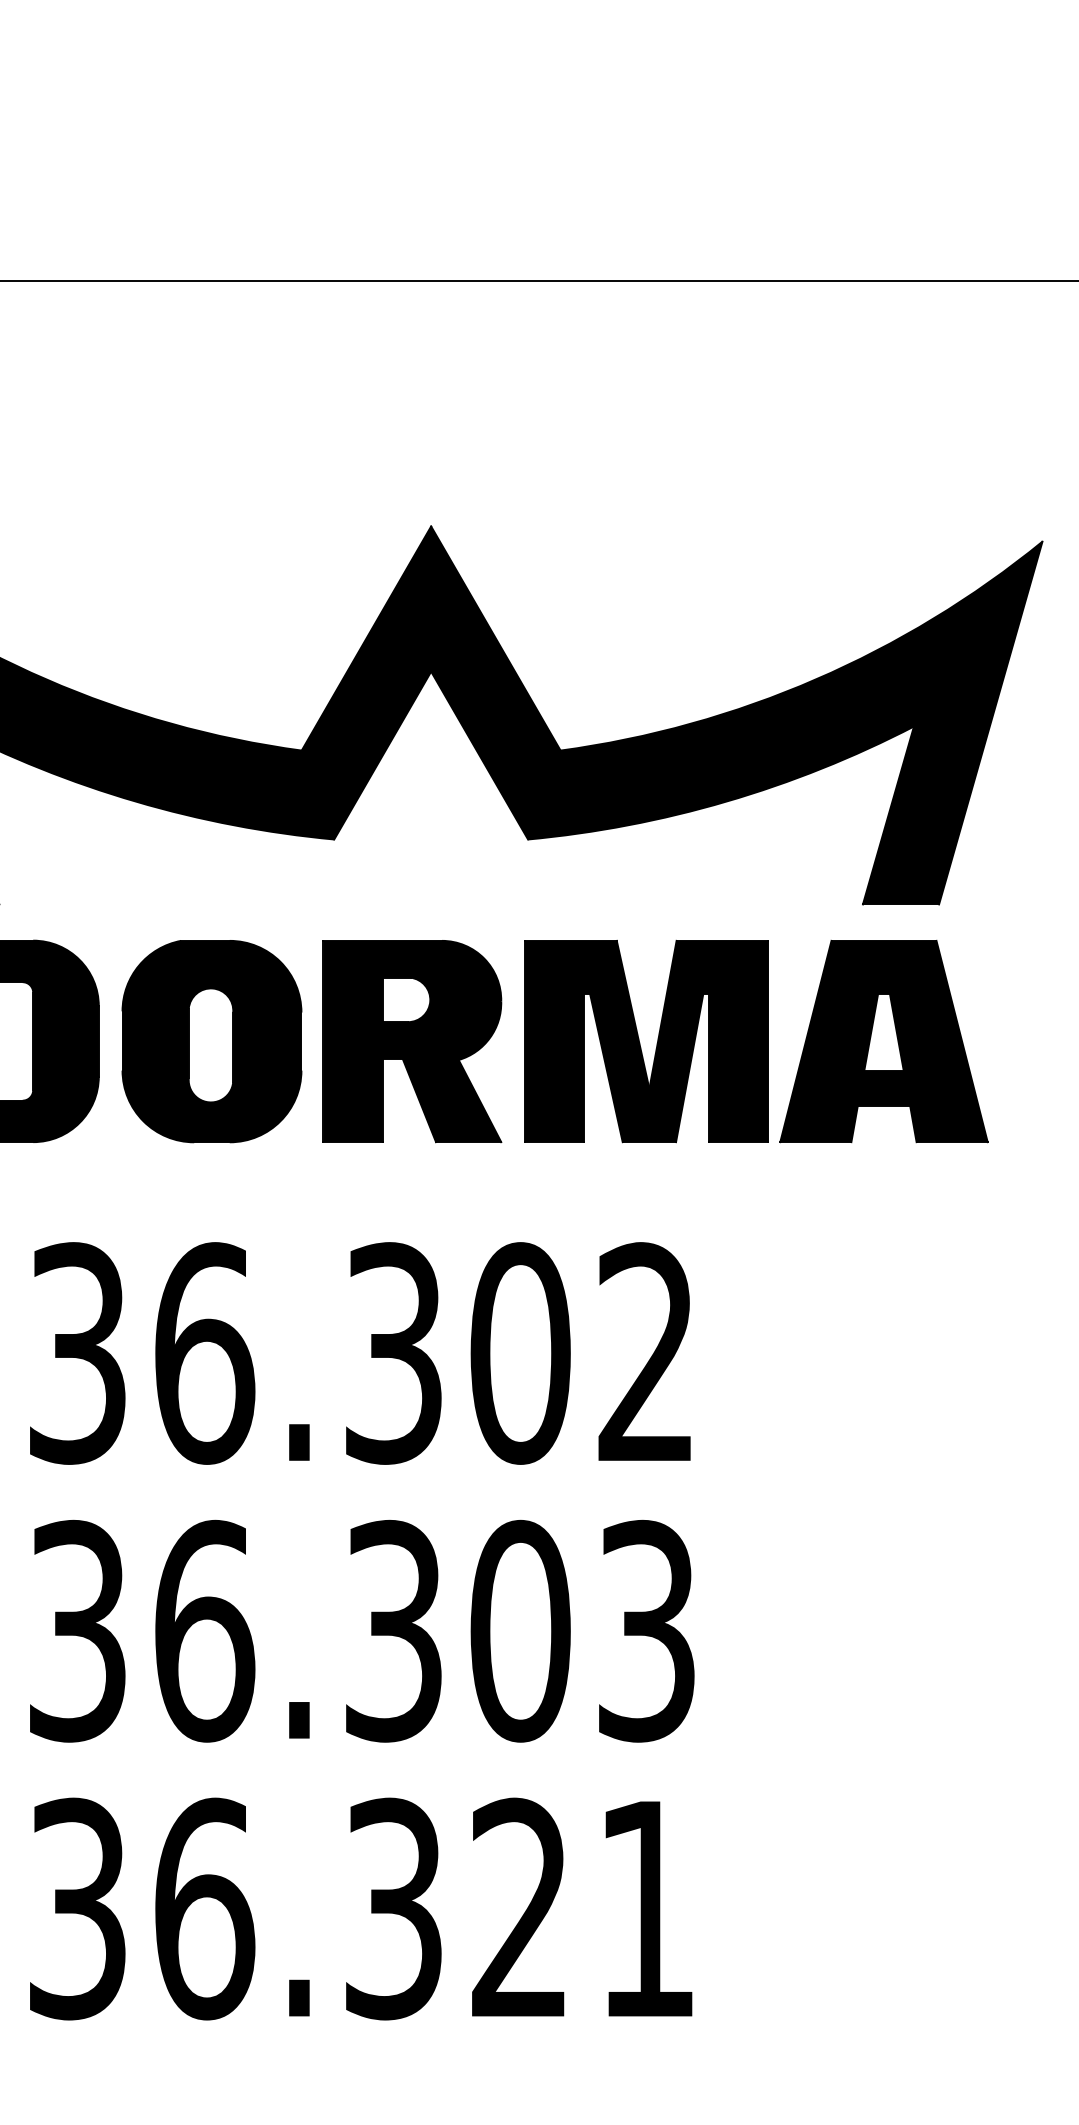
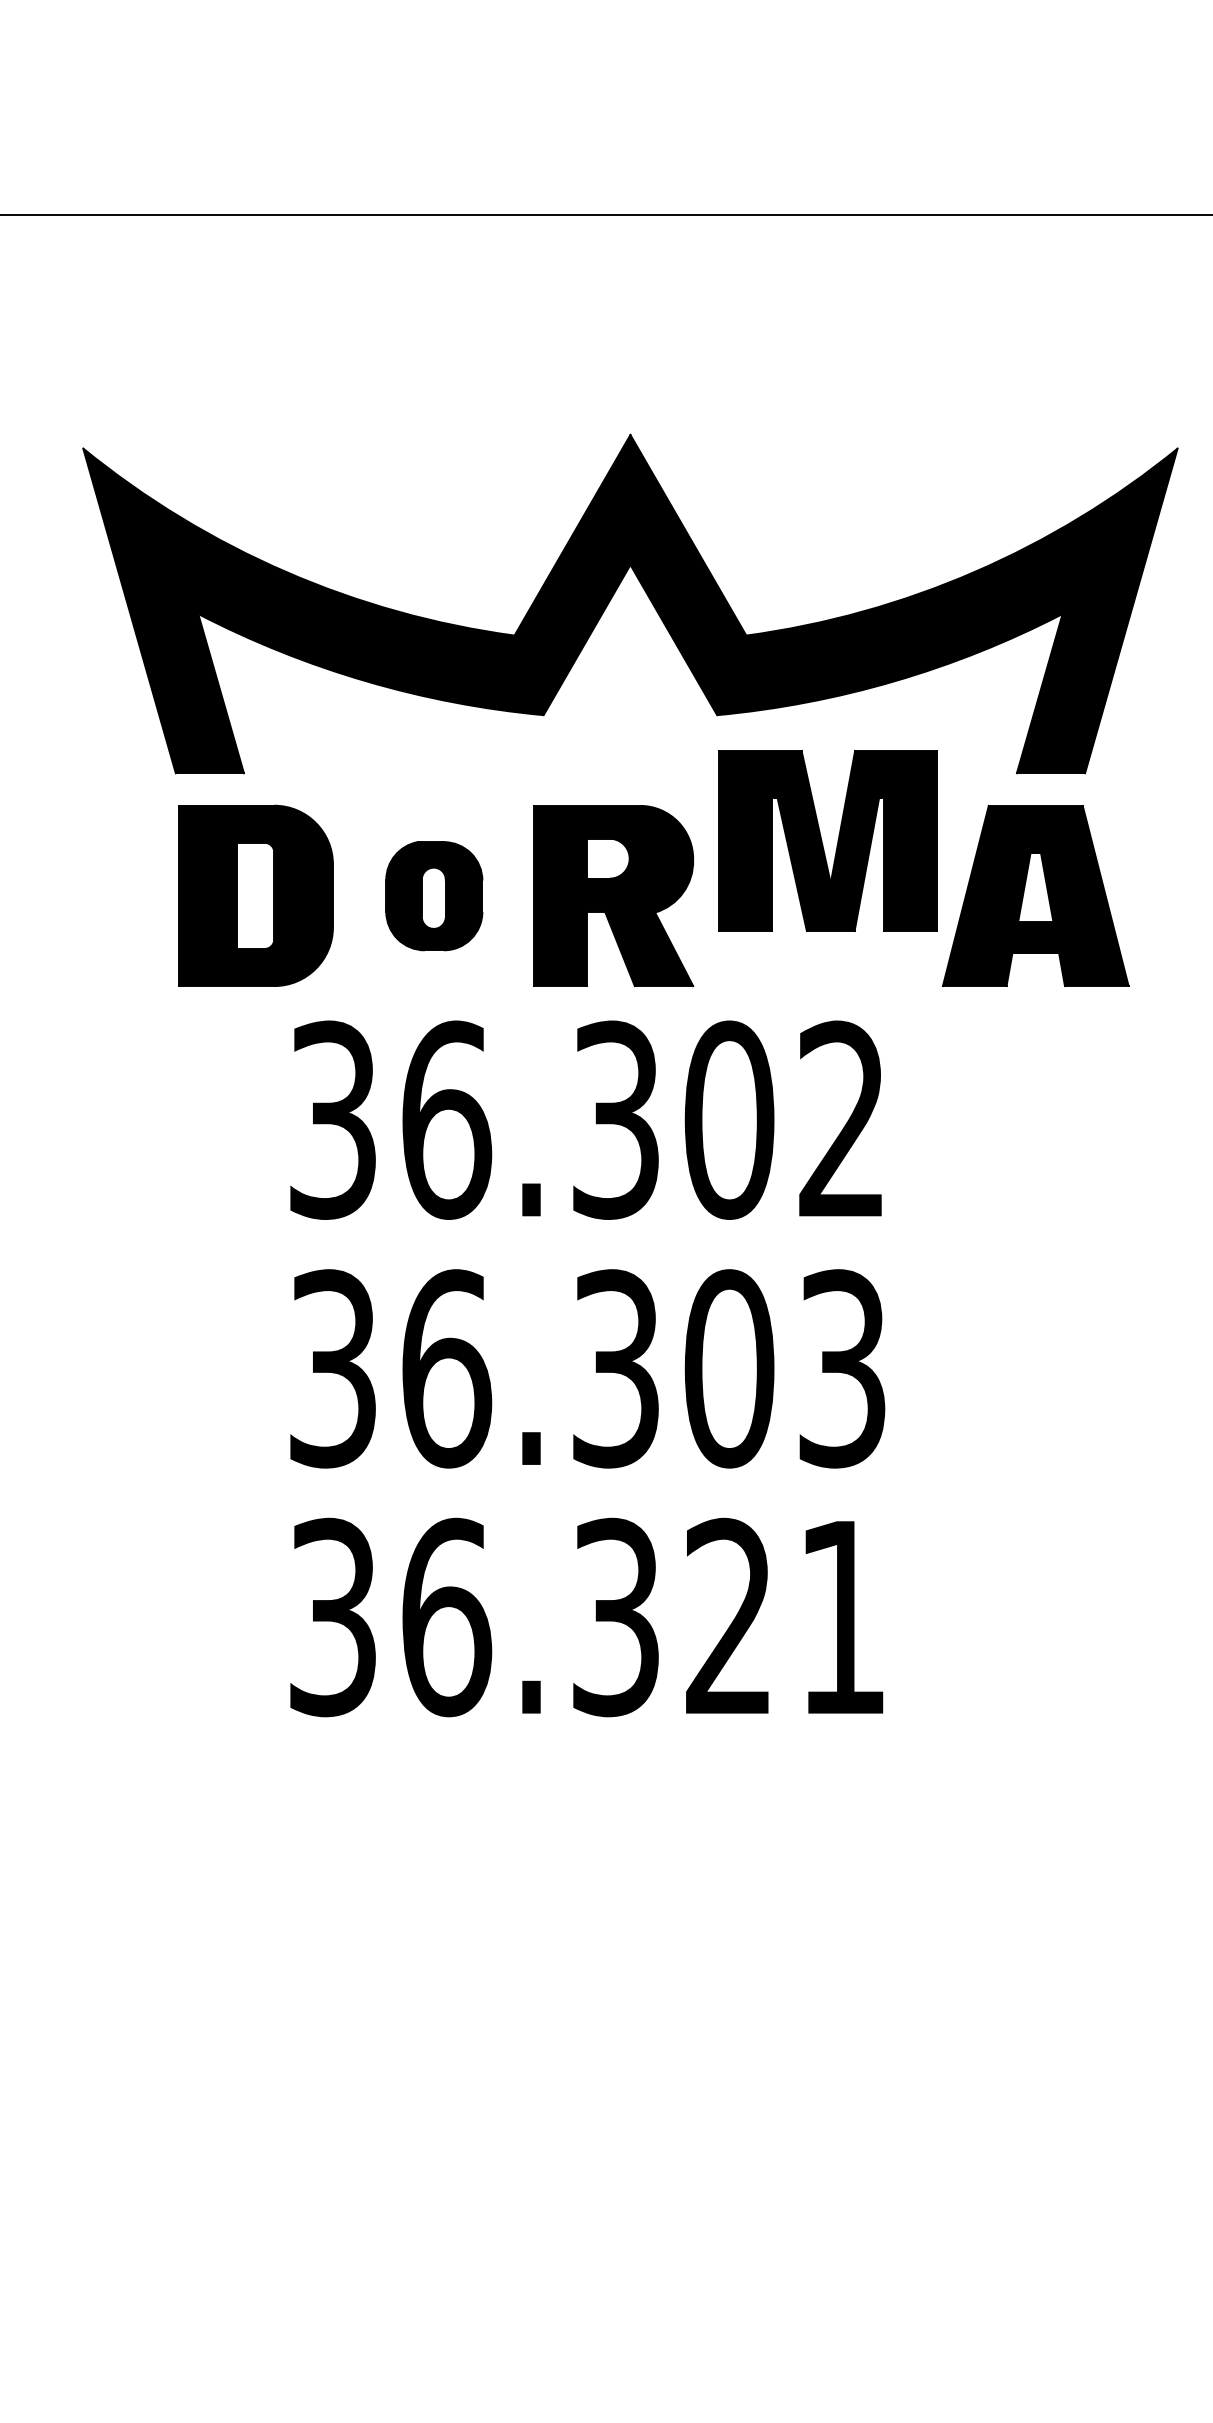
part: (645, 1040) -> (827, 840), moved
part: (212, 1042) -> (434, 896), size x0.6
text: (361, 1630) -> (587, 1368), moved

